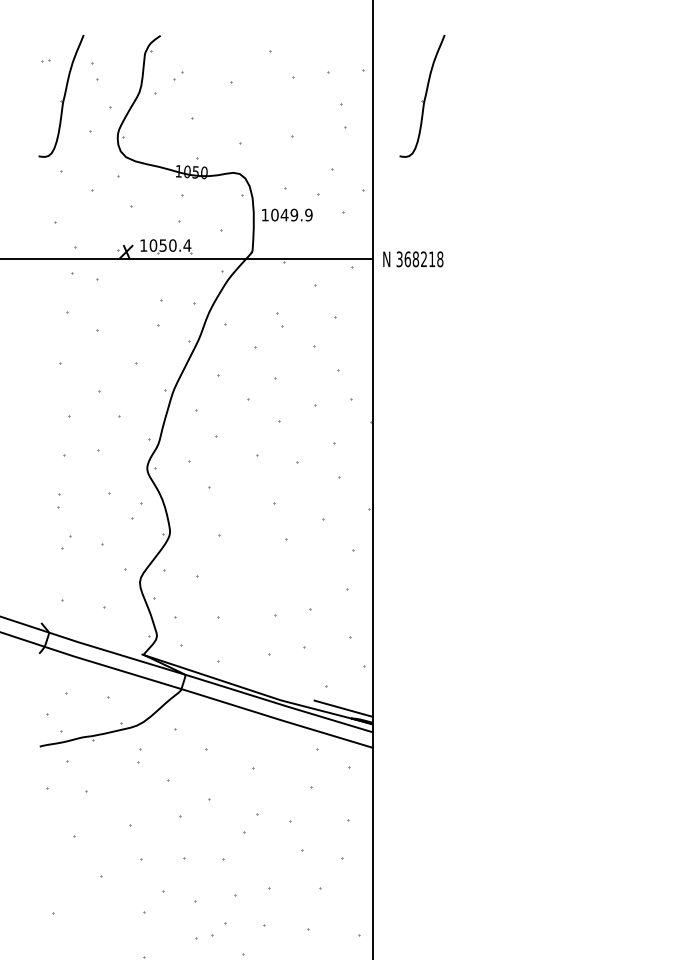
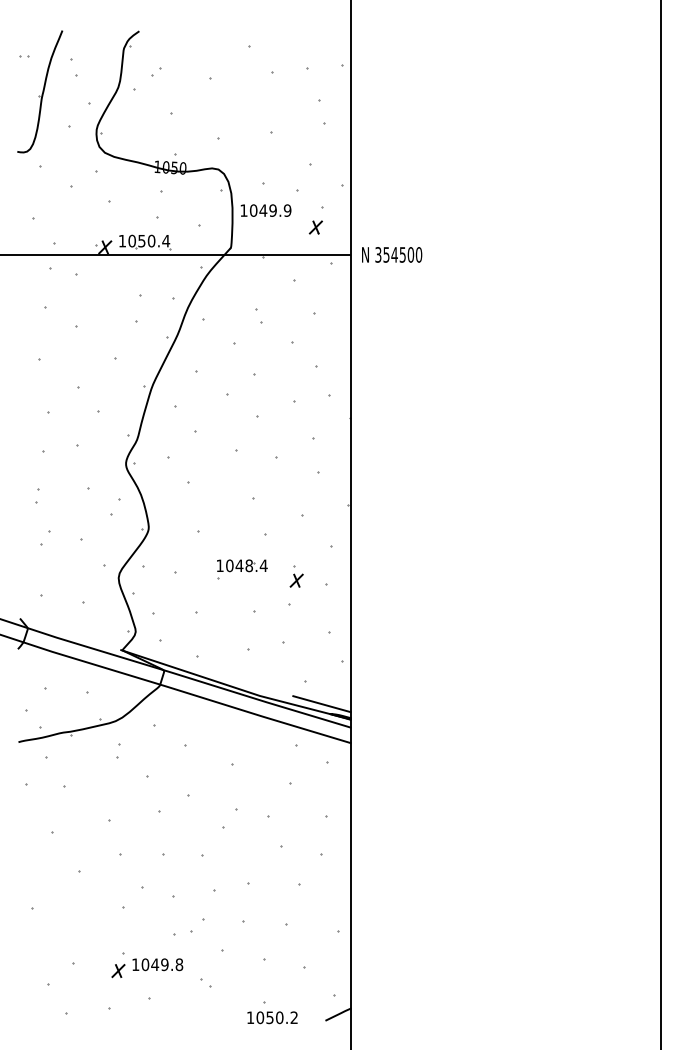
part: (422, 95) -> (401, 91), removed
part: (336, 231) -> (315, 227), added
text: (423, 258) -> (402, 254), 368218 -> 354500
part: (263, 573) -> (242, 569), added
part: (317, 580) -> (296, 576), added

